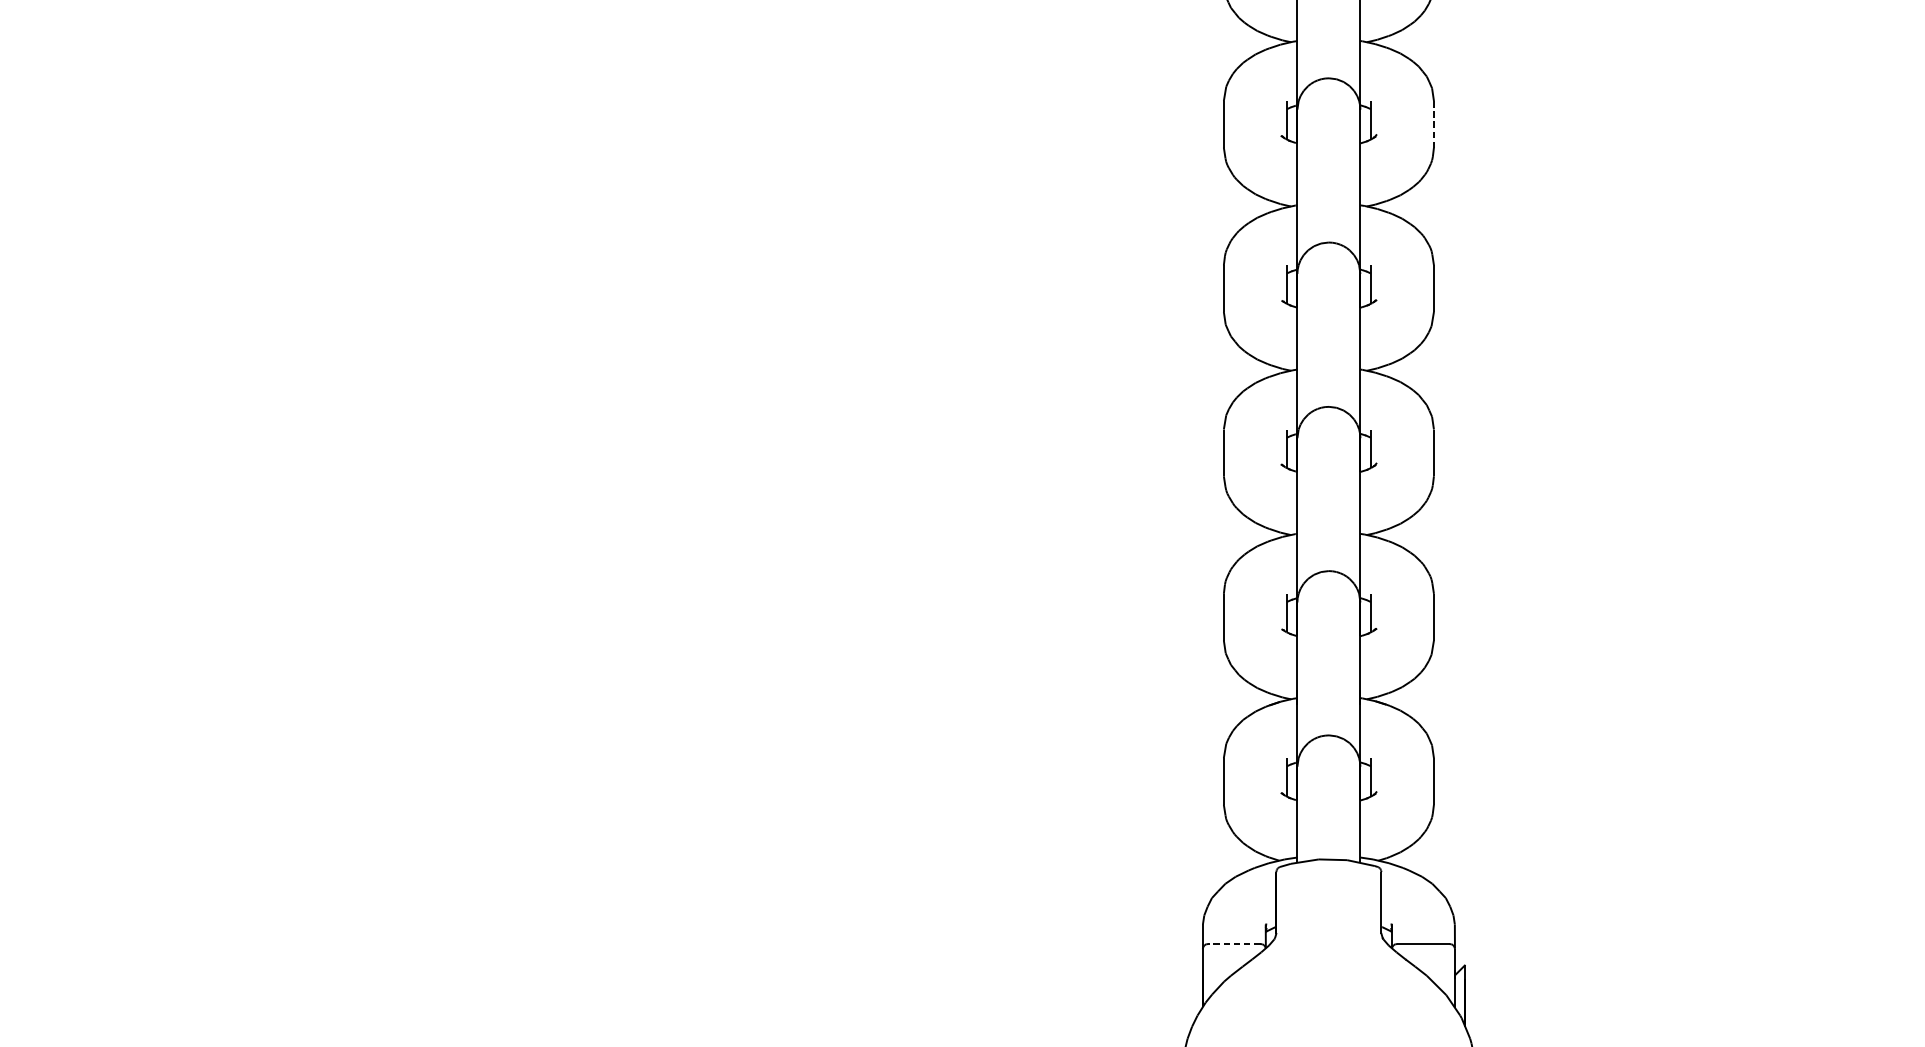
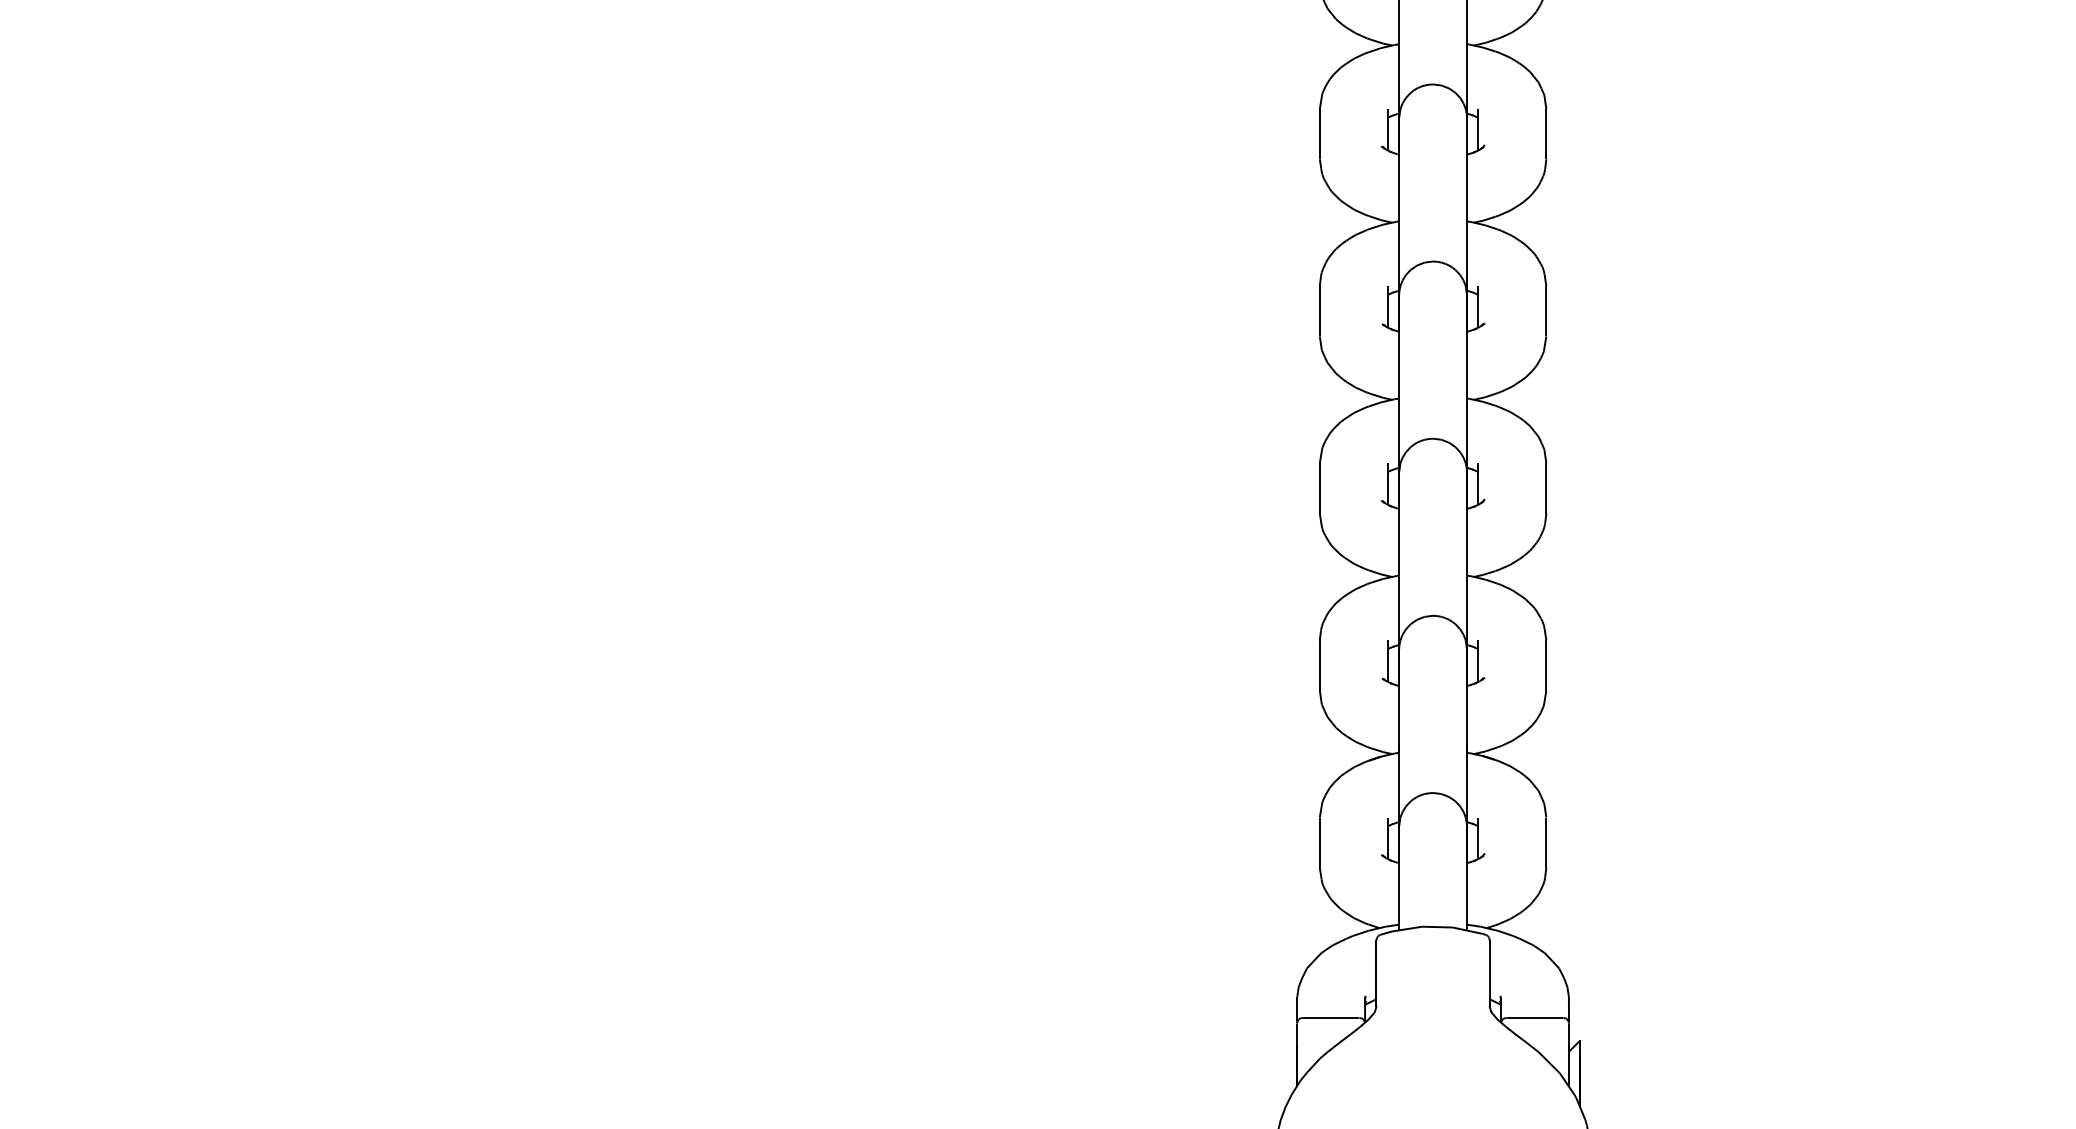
line: (1434, 124) -> (1546, 134), dashed -> solid
line: (1233, 944) -> (1330, 1018), dashed -> solid

